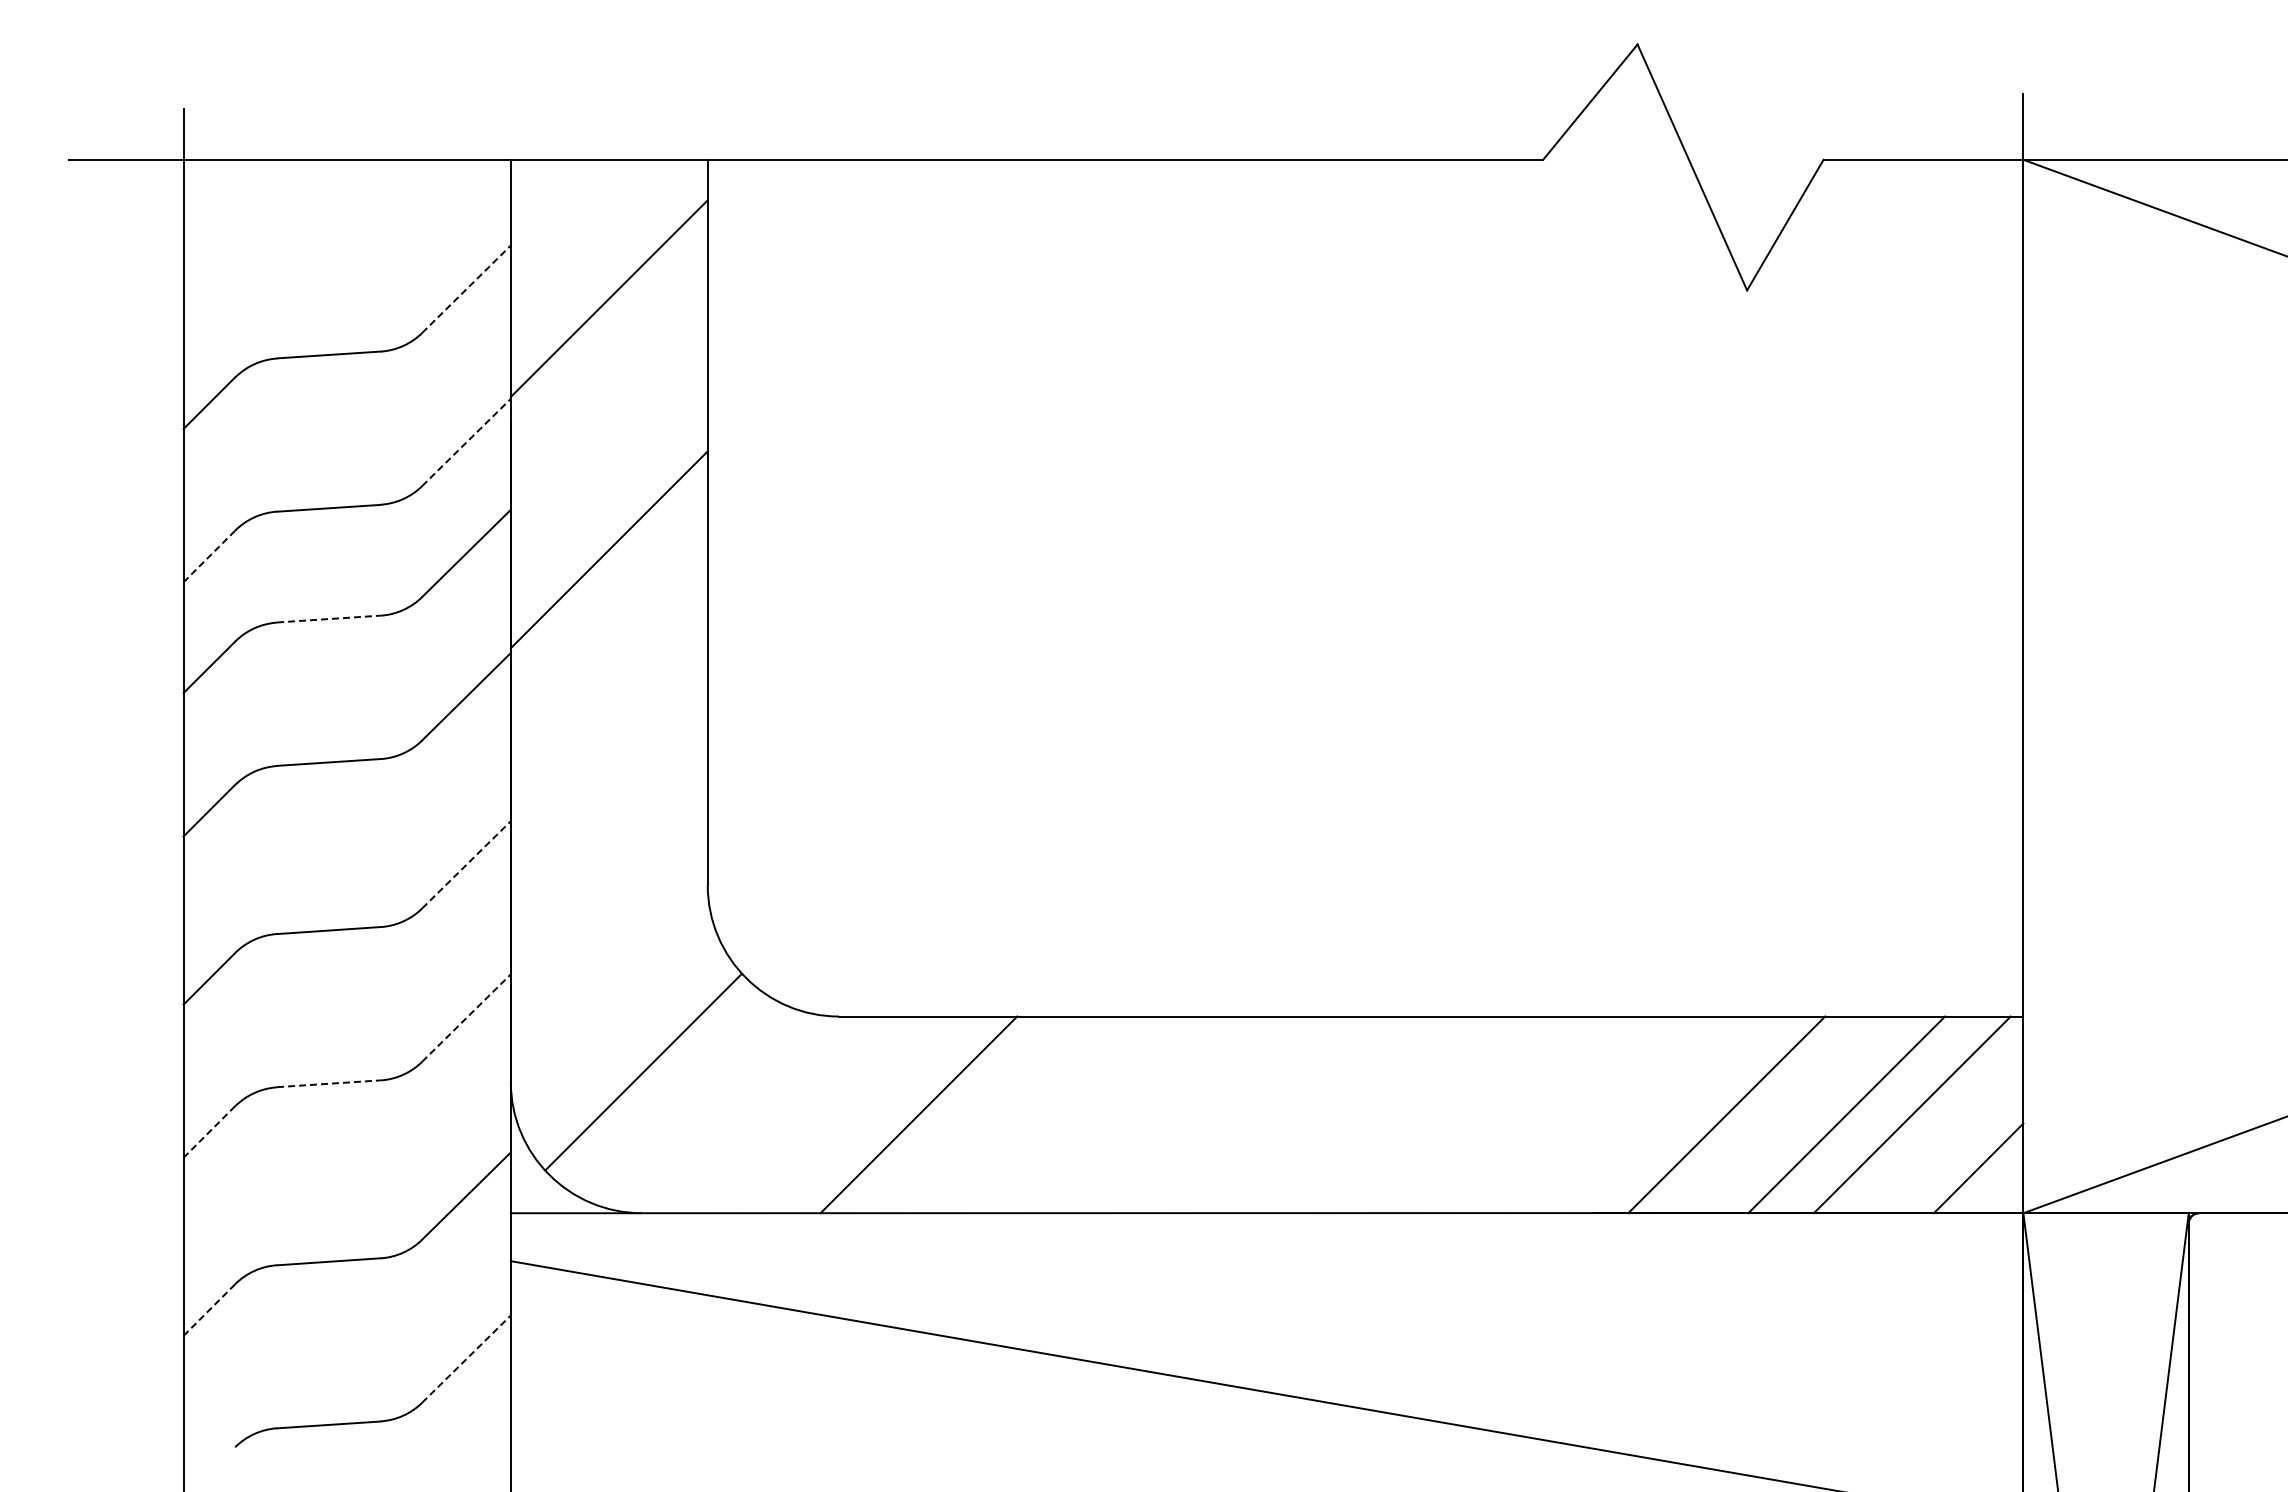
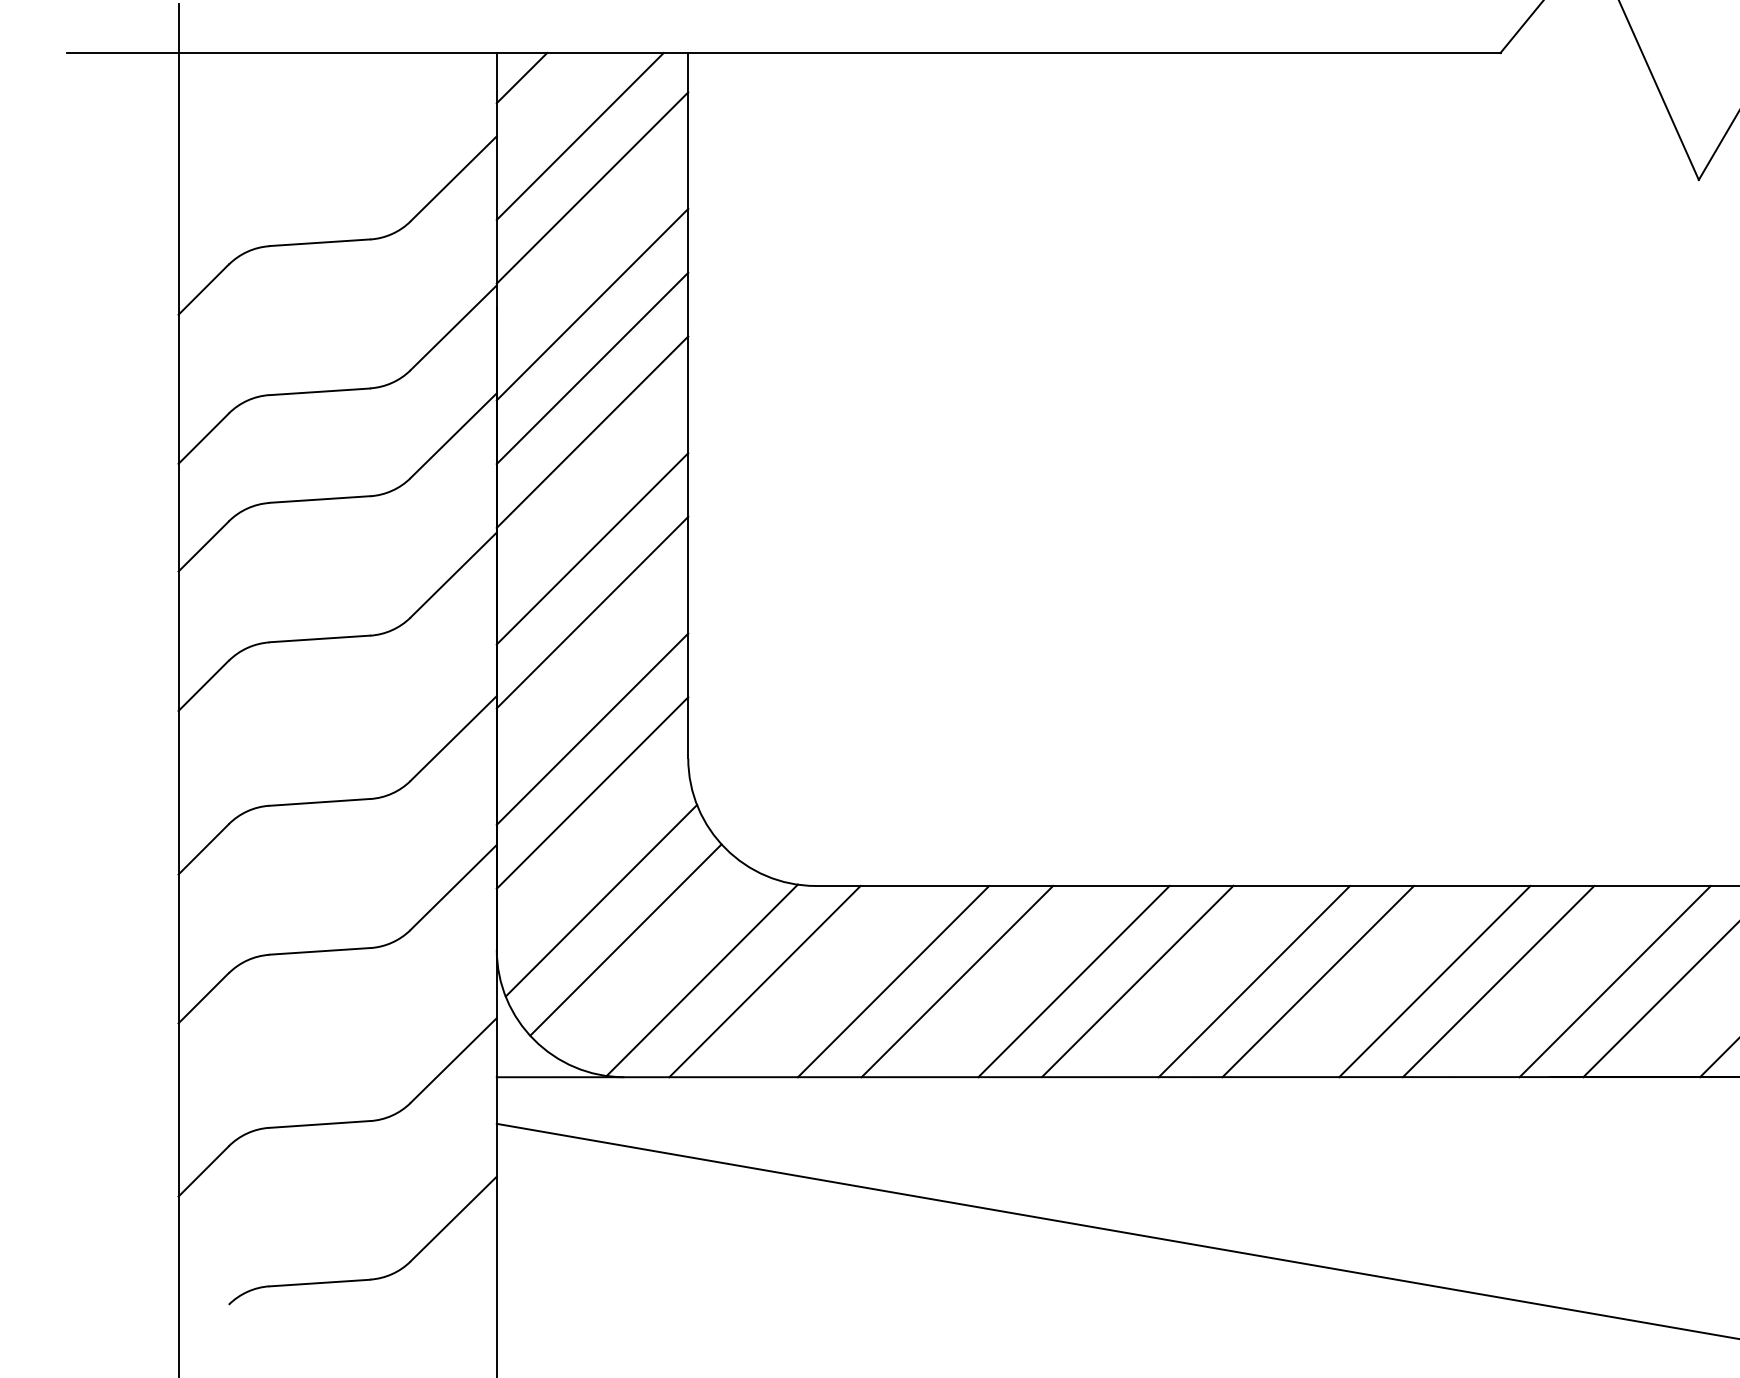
line: (536, 185) -> (521, 77), added
line: (596, 245) -> (580, 136), added
line: (466, 288) -> (453, 178), dashed -> solid
line: (608, 418) -> (591, 304), added
line: (466, 442) -> (453, 327), dashed -> solid
line: (608, 483) -> (591, 367), added
line: (209, 556) -> (203, 438), dashed -> solid
line: (328, 619) -> (319, 499), dashed -> solid
line: (608, 669) -> (591, 548), added
line: (608, 734) -> (591, 611), added
line: (608, 854) -> (591, 728), added
line: (466, 864) -> (453, 738), dashed -> solid
line: (608, 920) -> (591, 792), added
line: (466, 1017) -> (453, 886), dashed -> solid
line: (618, 1031) -> (601, 900), added
line: (328, 1083) -> (319, 951), dashed -> solid
line: (721, 1113) -> (701, 980), added
line: (786, 1114) -> (764, 981), added
line: (984, 1114) -> (957, 981), added
line: (1104, 1114) -> (1074, 981), added
line: (1169, 1114) -> (1137, 981), added
line: (1289, 1114) -> (1253, 981), added
line: (1355, 1114) -> (1318, 981), added
line: (1475, 1114) -> (1434, 981), added
line: (1540, 1114) -> (1497, 981), added
line: (1660, 1114) -> (1614, 981), added
line: (209, 1132) -> (203, 998), dashed -> solid
line: (209, 1310) -> (203, 1171), dashed -> solid
line: (466, 1358) -> (453, 1218), dashed -> solid

